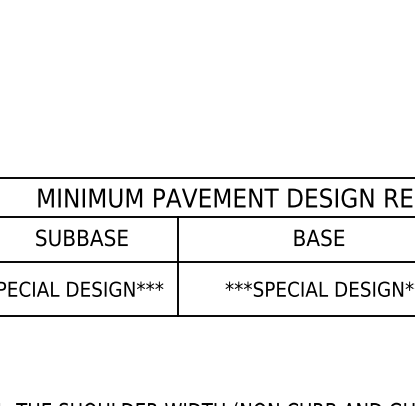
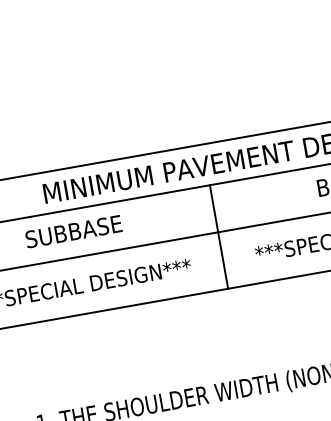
text: (81, 237) -> (73, 231), moved
line: (178, 266) -> (219, 236), moved

